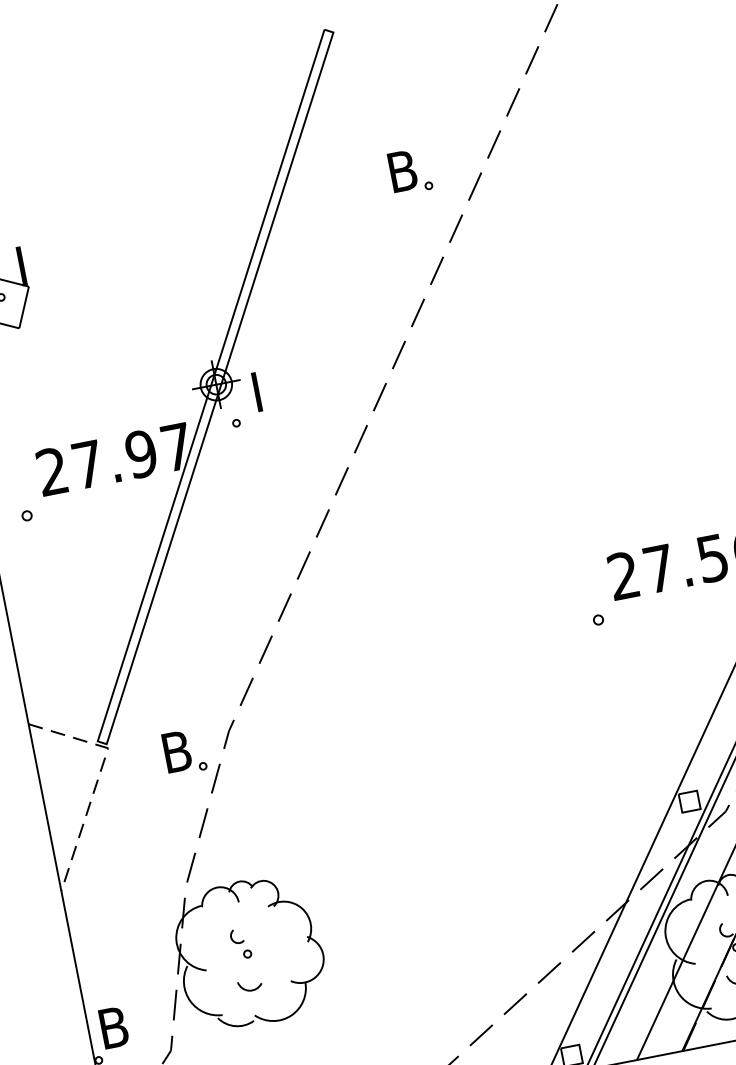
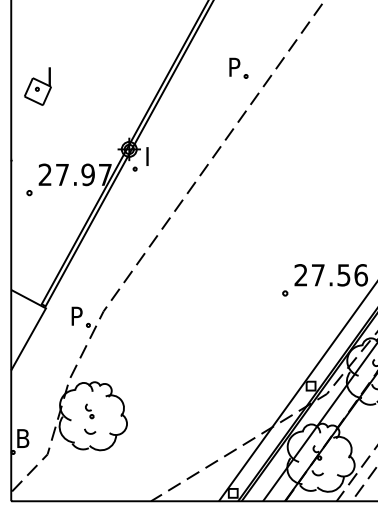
text: (405, 171) -> (236, 67), B -> P
text: (178, 749) -> (78, 315), B -> P
line: (98, 780) -> (38, 322), dashed -> solid

